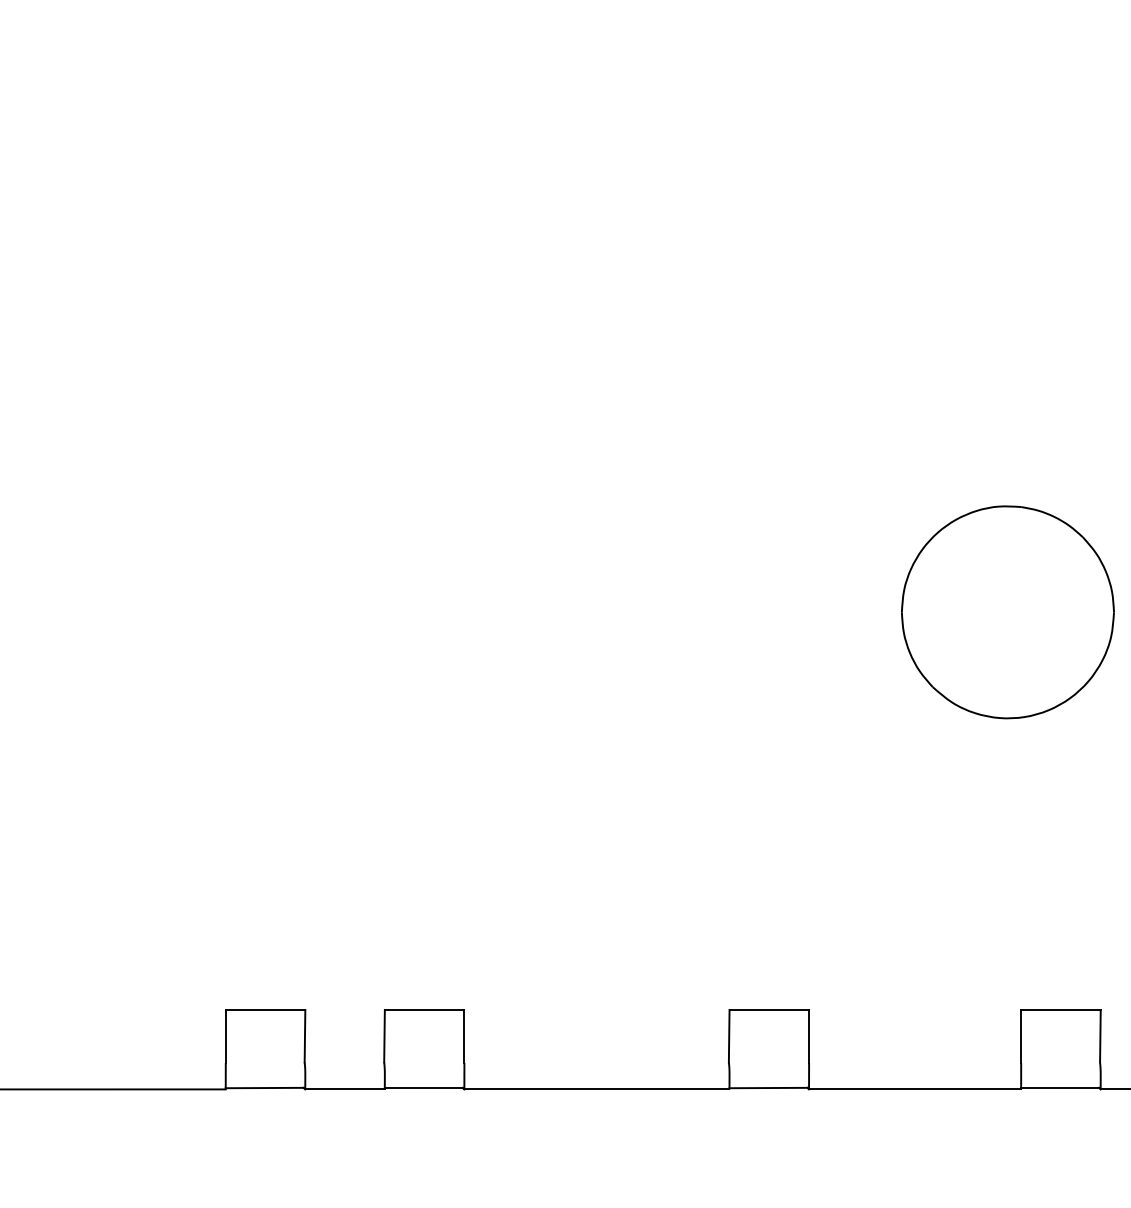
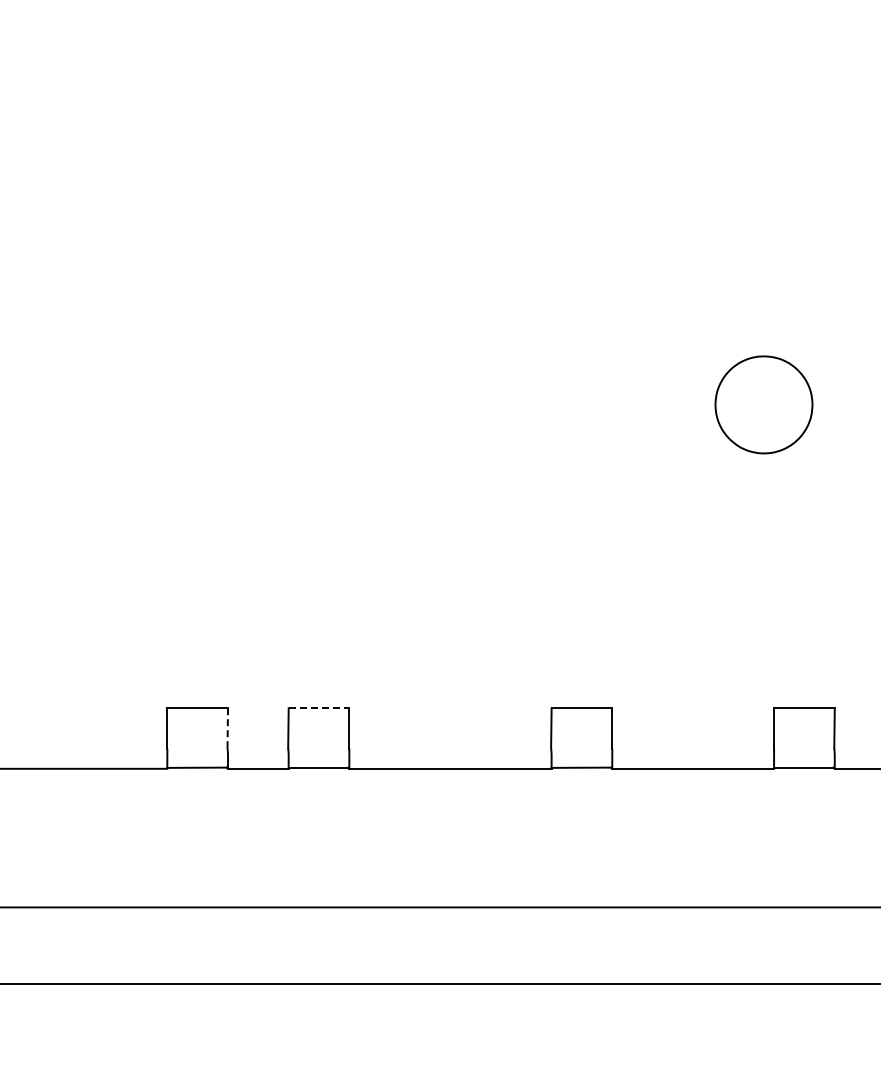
part: (1007, 611) -> (763, 404), size x0.6
line: (425, 1010) -> (319, 708), solid -> dashed
line: (304, 1036) -> (227, 728), solid -> dashed

